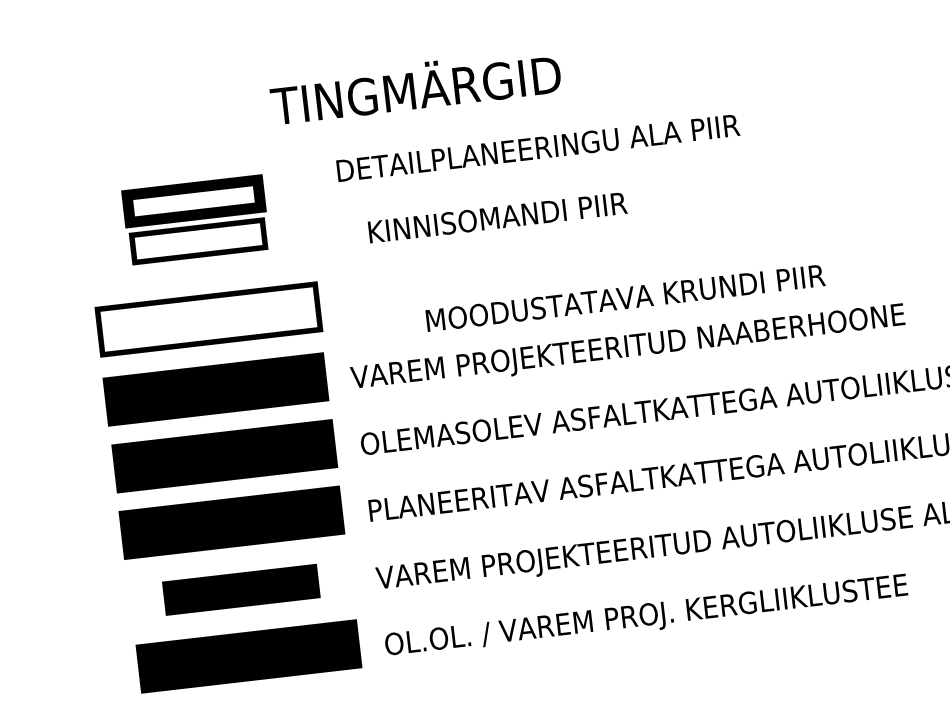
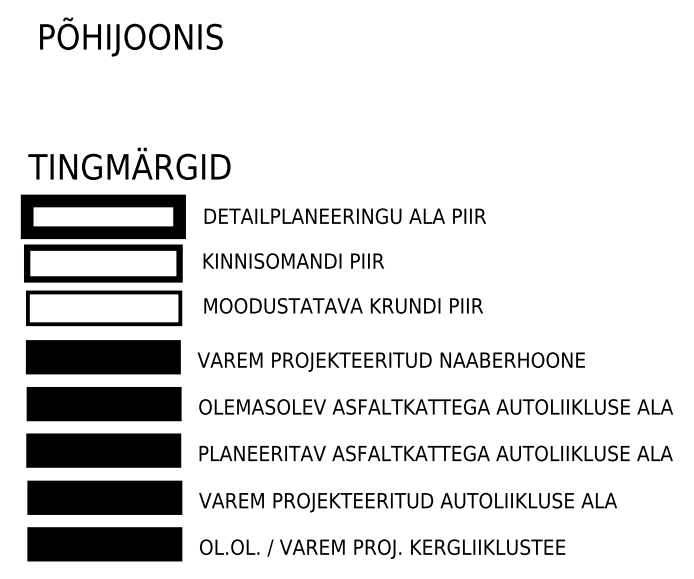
text: (415, 85) -> (129, 163), moved
text: (497, 216) -> (293, 260), moved
part: (195, 219) -> (102, 238), size x1.67
text: (625, 297) -> (343, 305), moved
part: (240, 589) -> (104, 497), size x1.43

